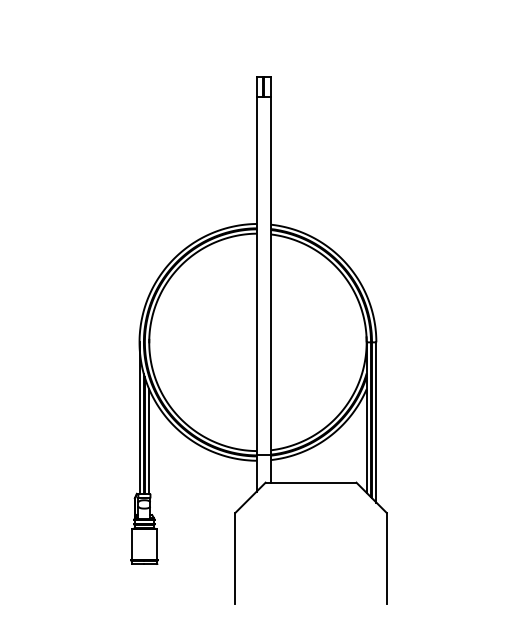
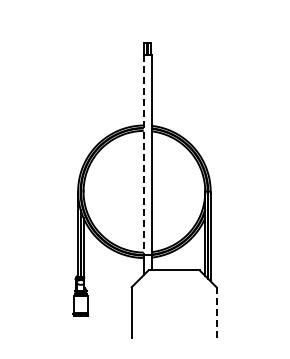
line: (256, 277) -> (143, 155), solid -> dashed
line: (386, 558) -> (216, 312), solid -> dashed

